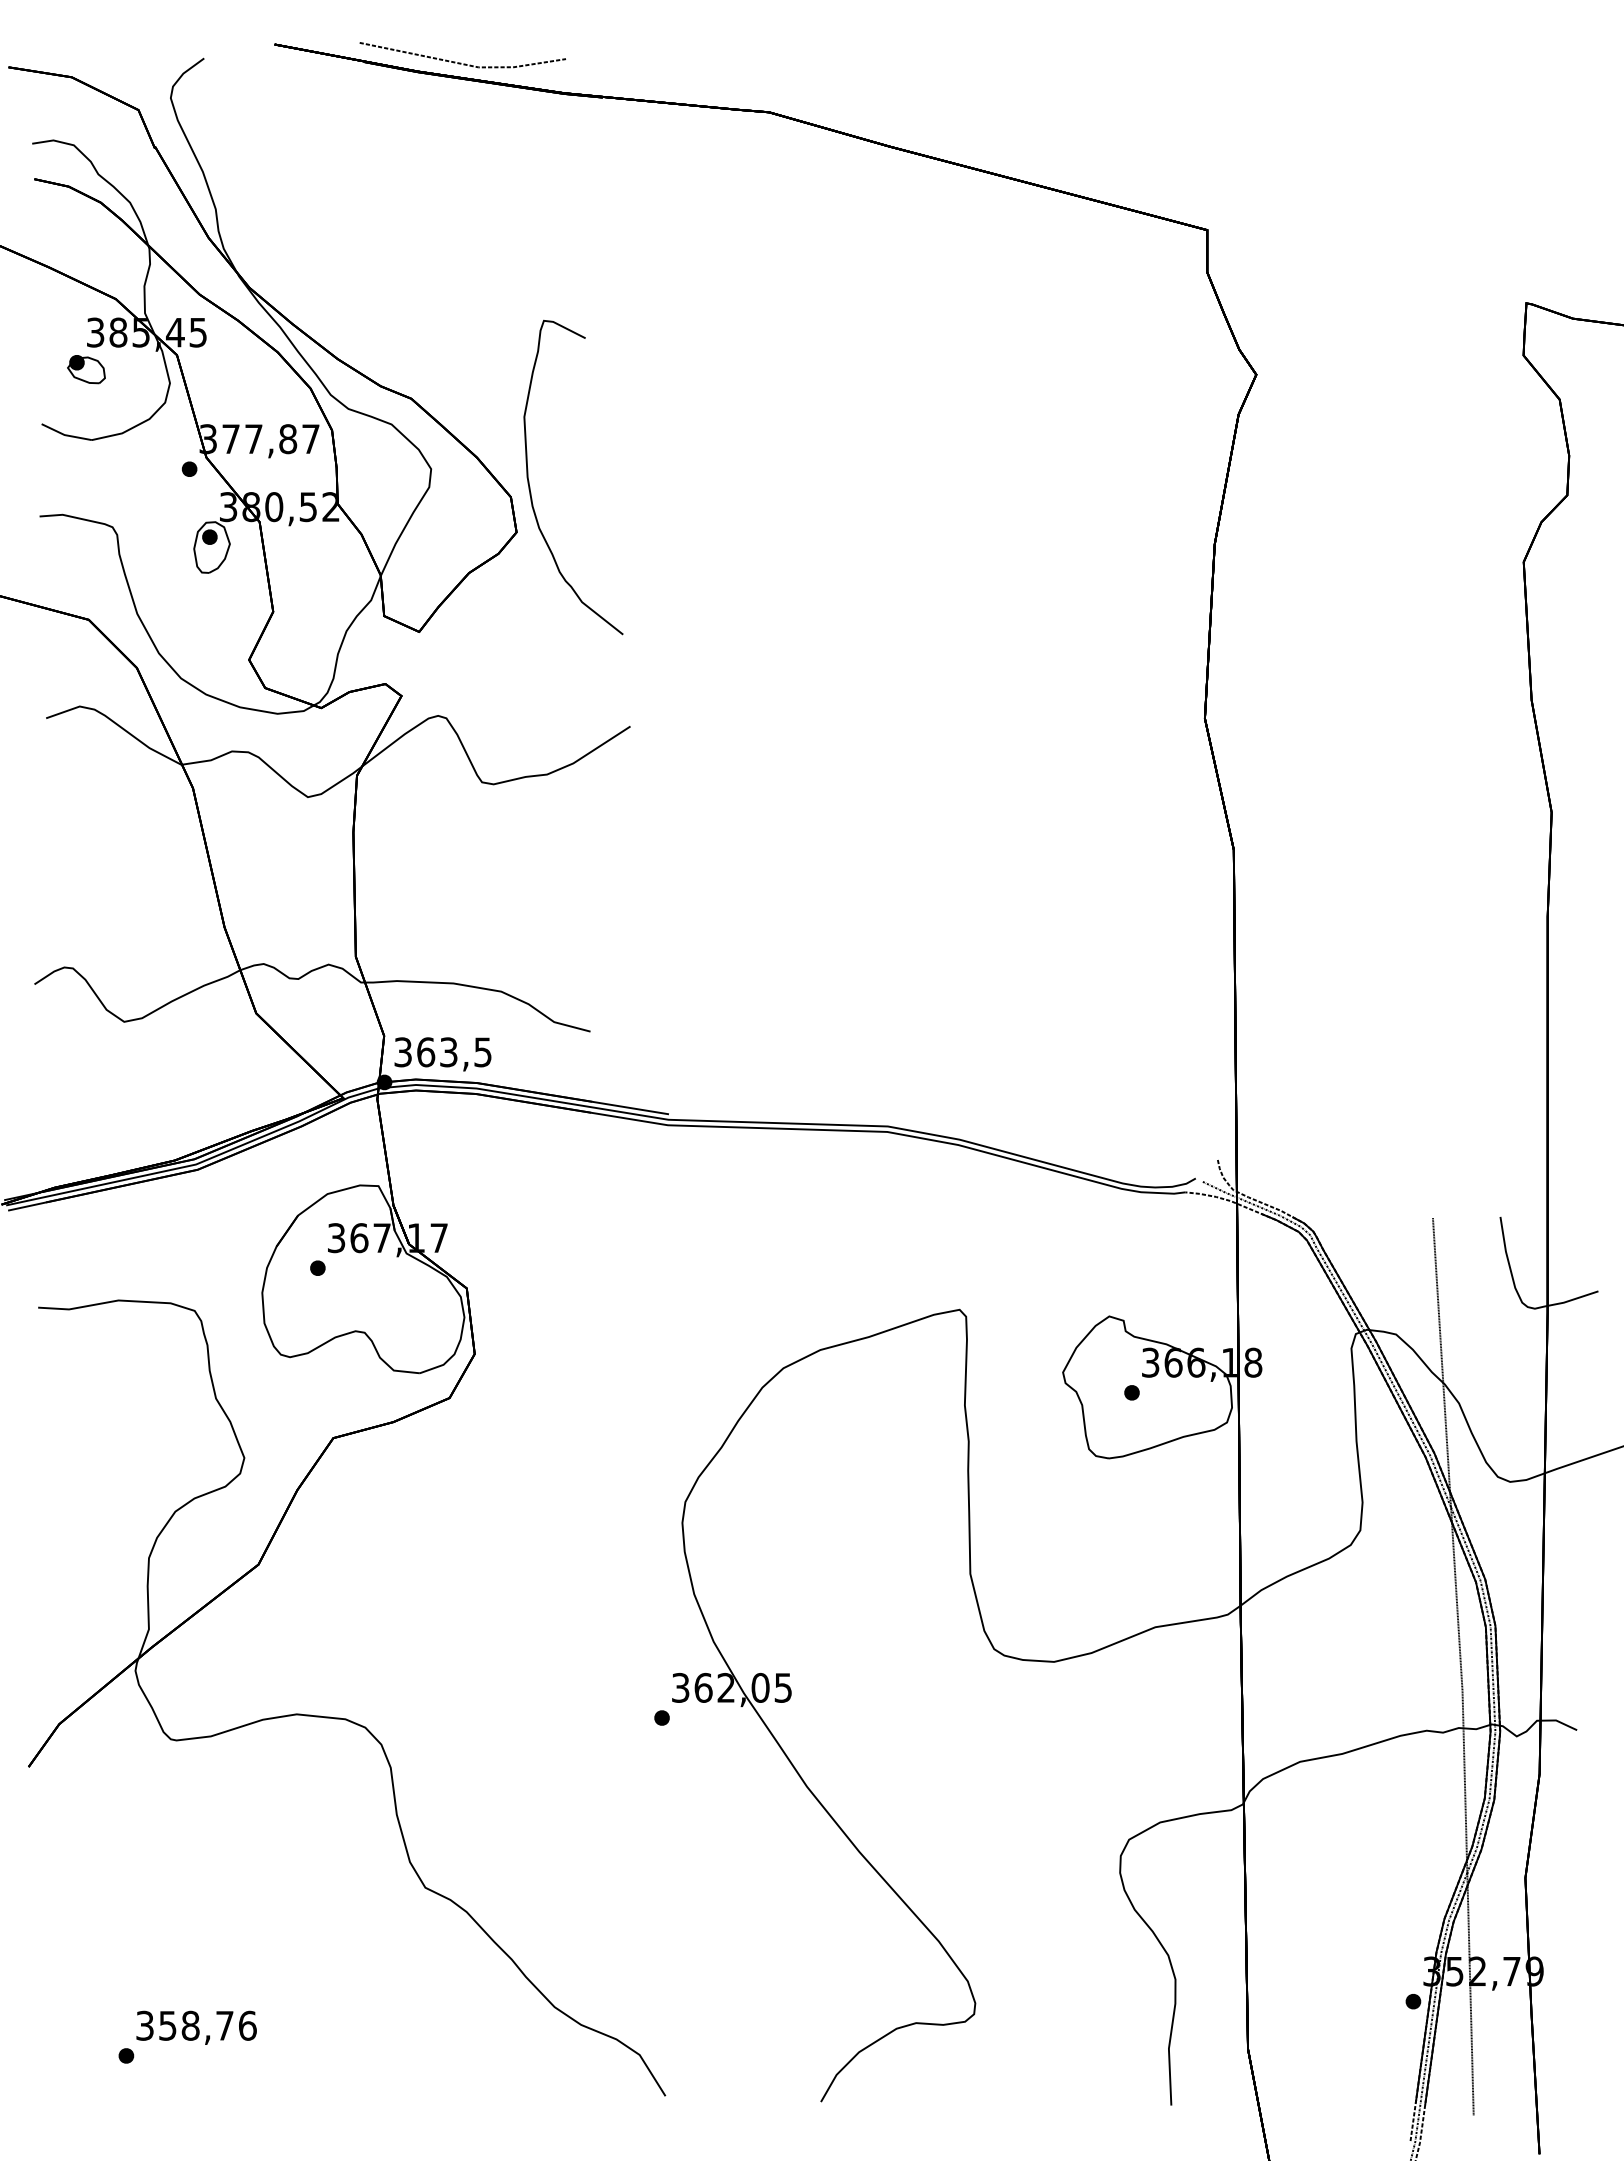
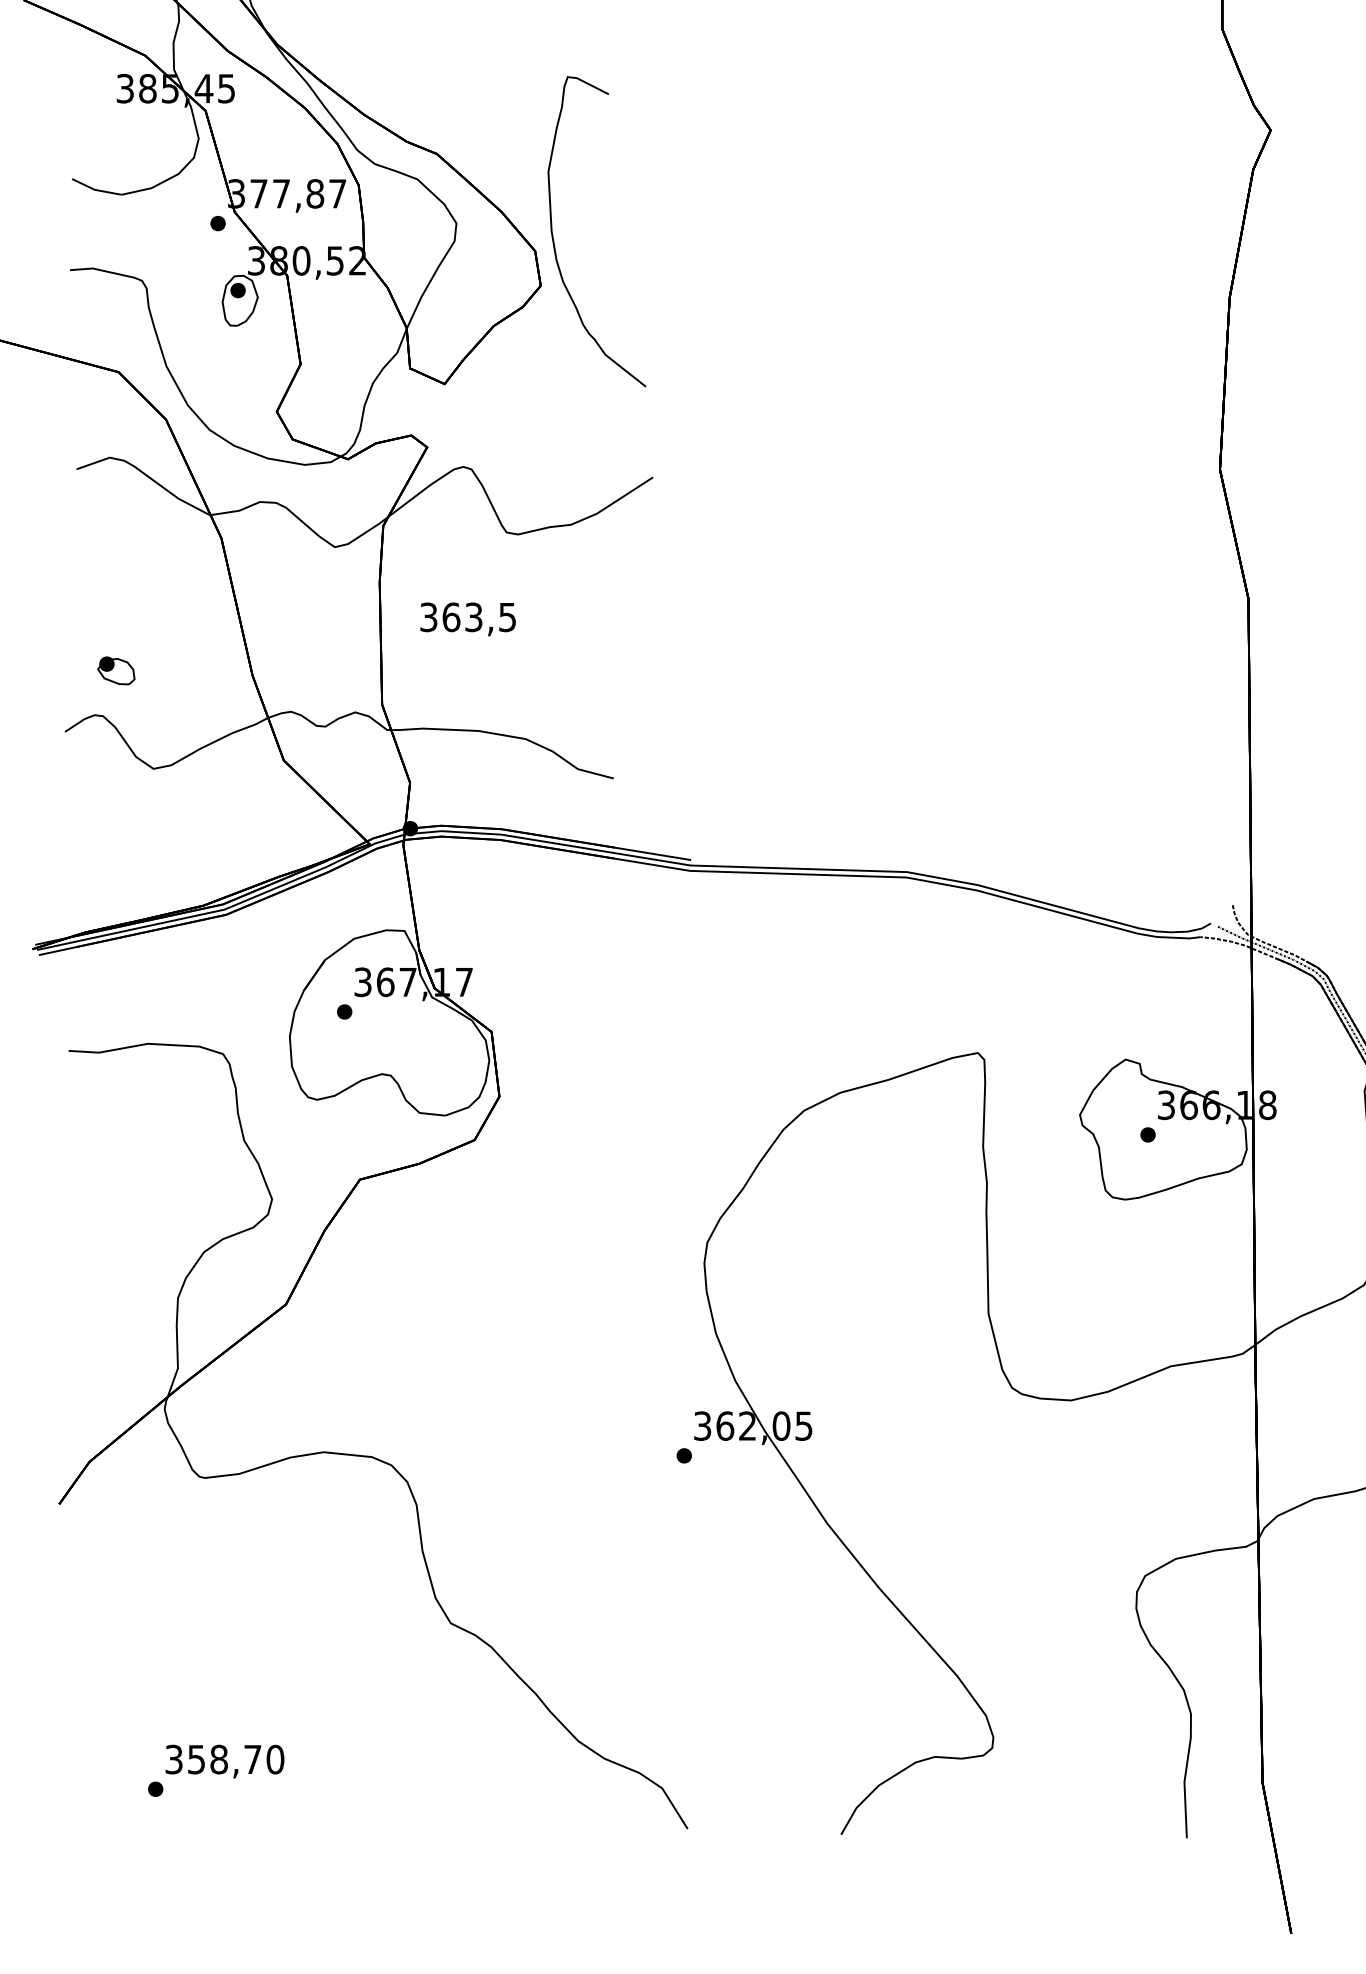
part: (86, 369) -> (116, 670), moved
text: (442, 1054) -> (467, 619), moved
text: (247, 2025) -> (275, 1759), 358,76 -> 358,70

